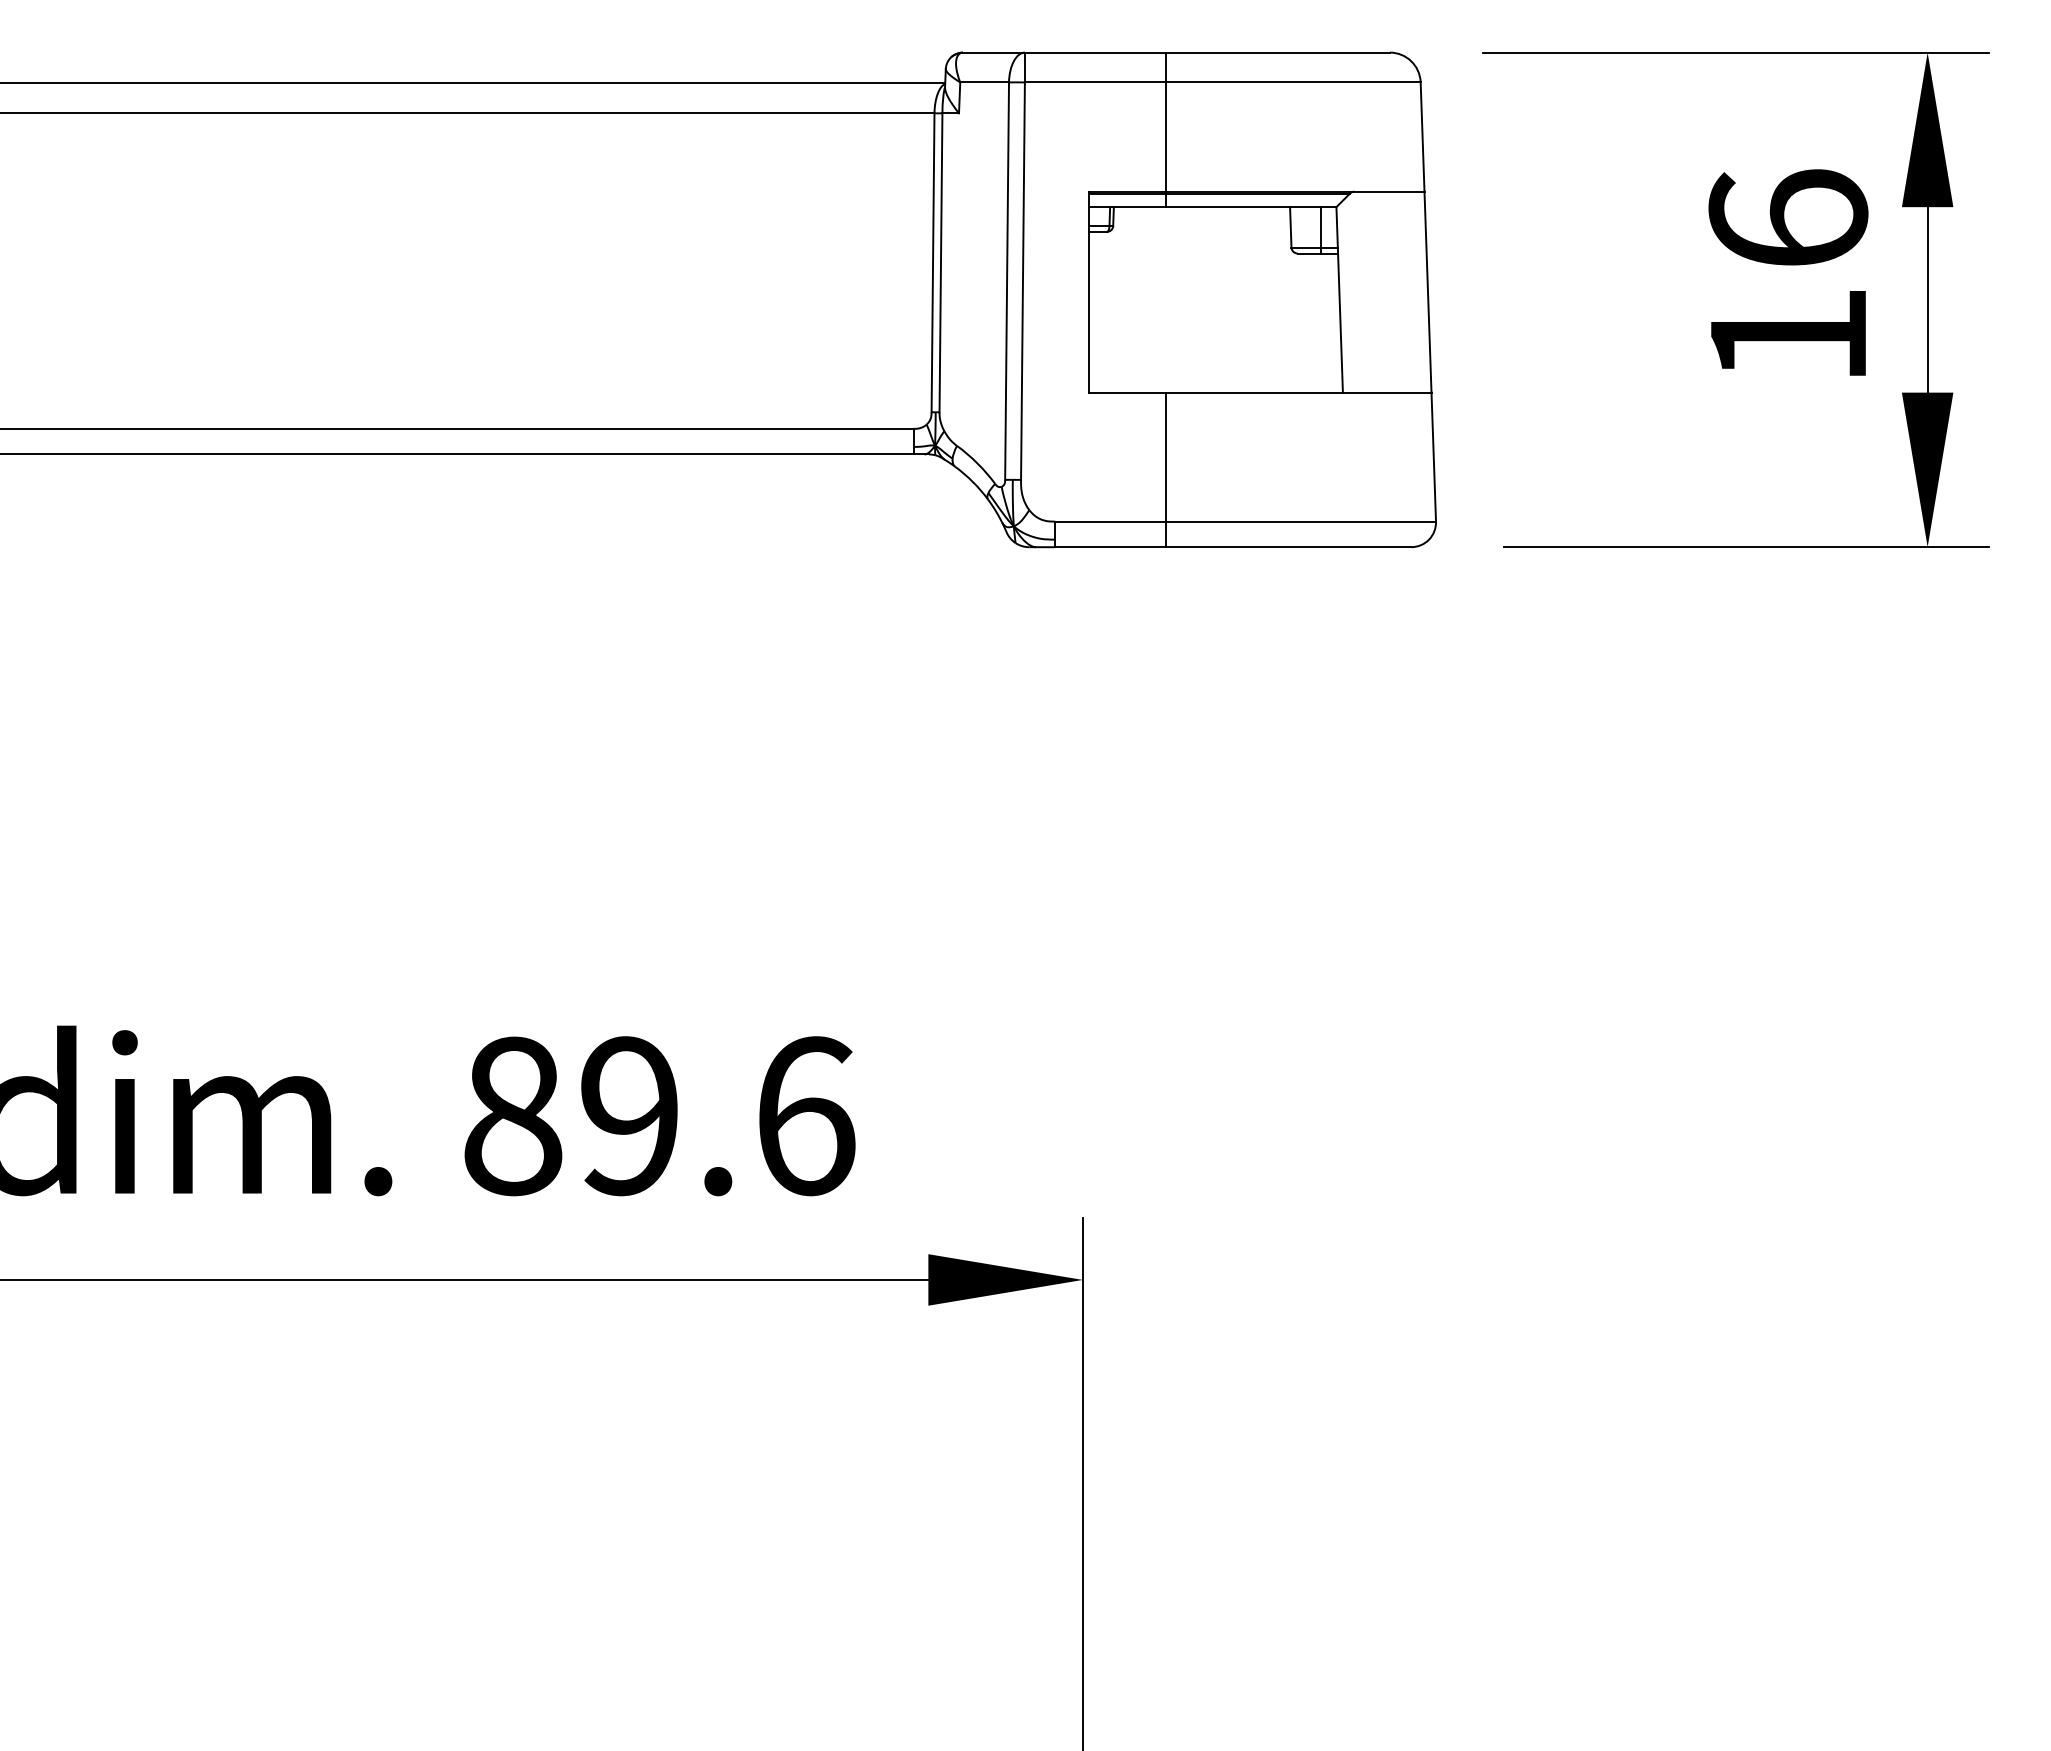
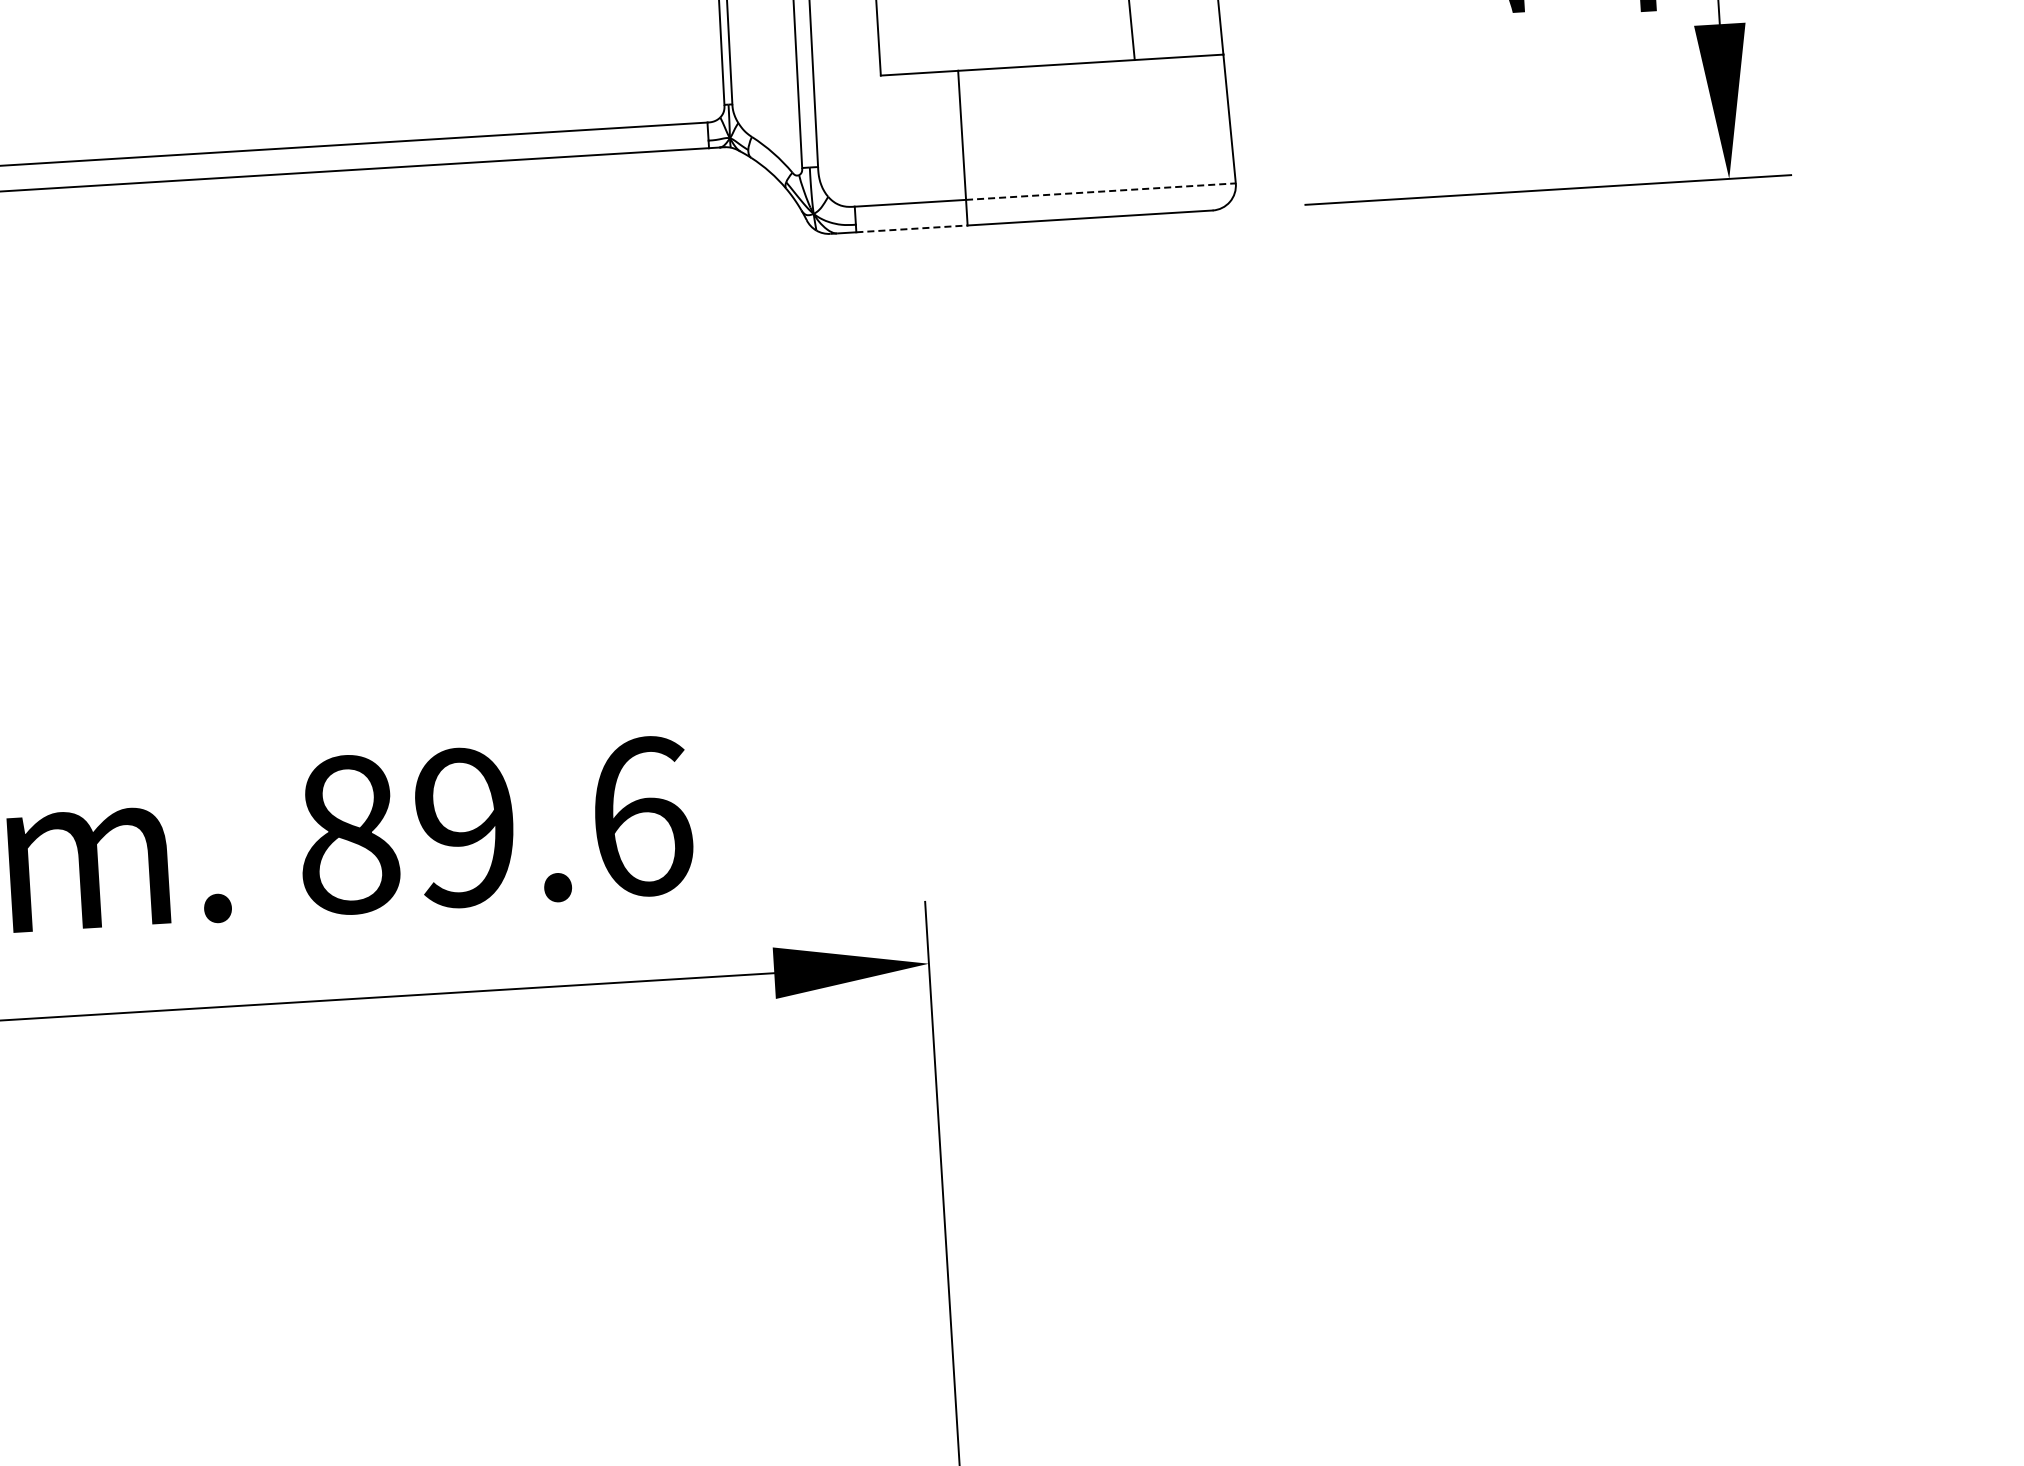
line: (1301, 521) -> (1101, 191), solid -> dashed
line: (1110, 547) -> (911, 229), solid -> dashed

